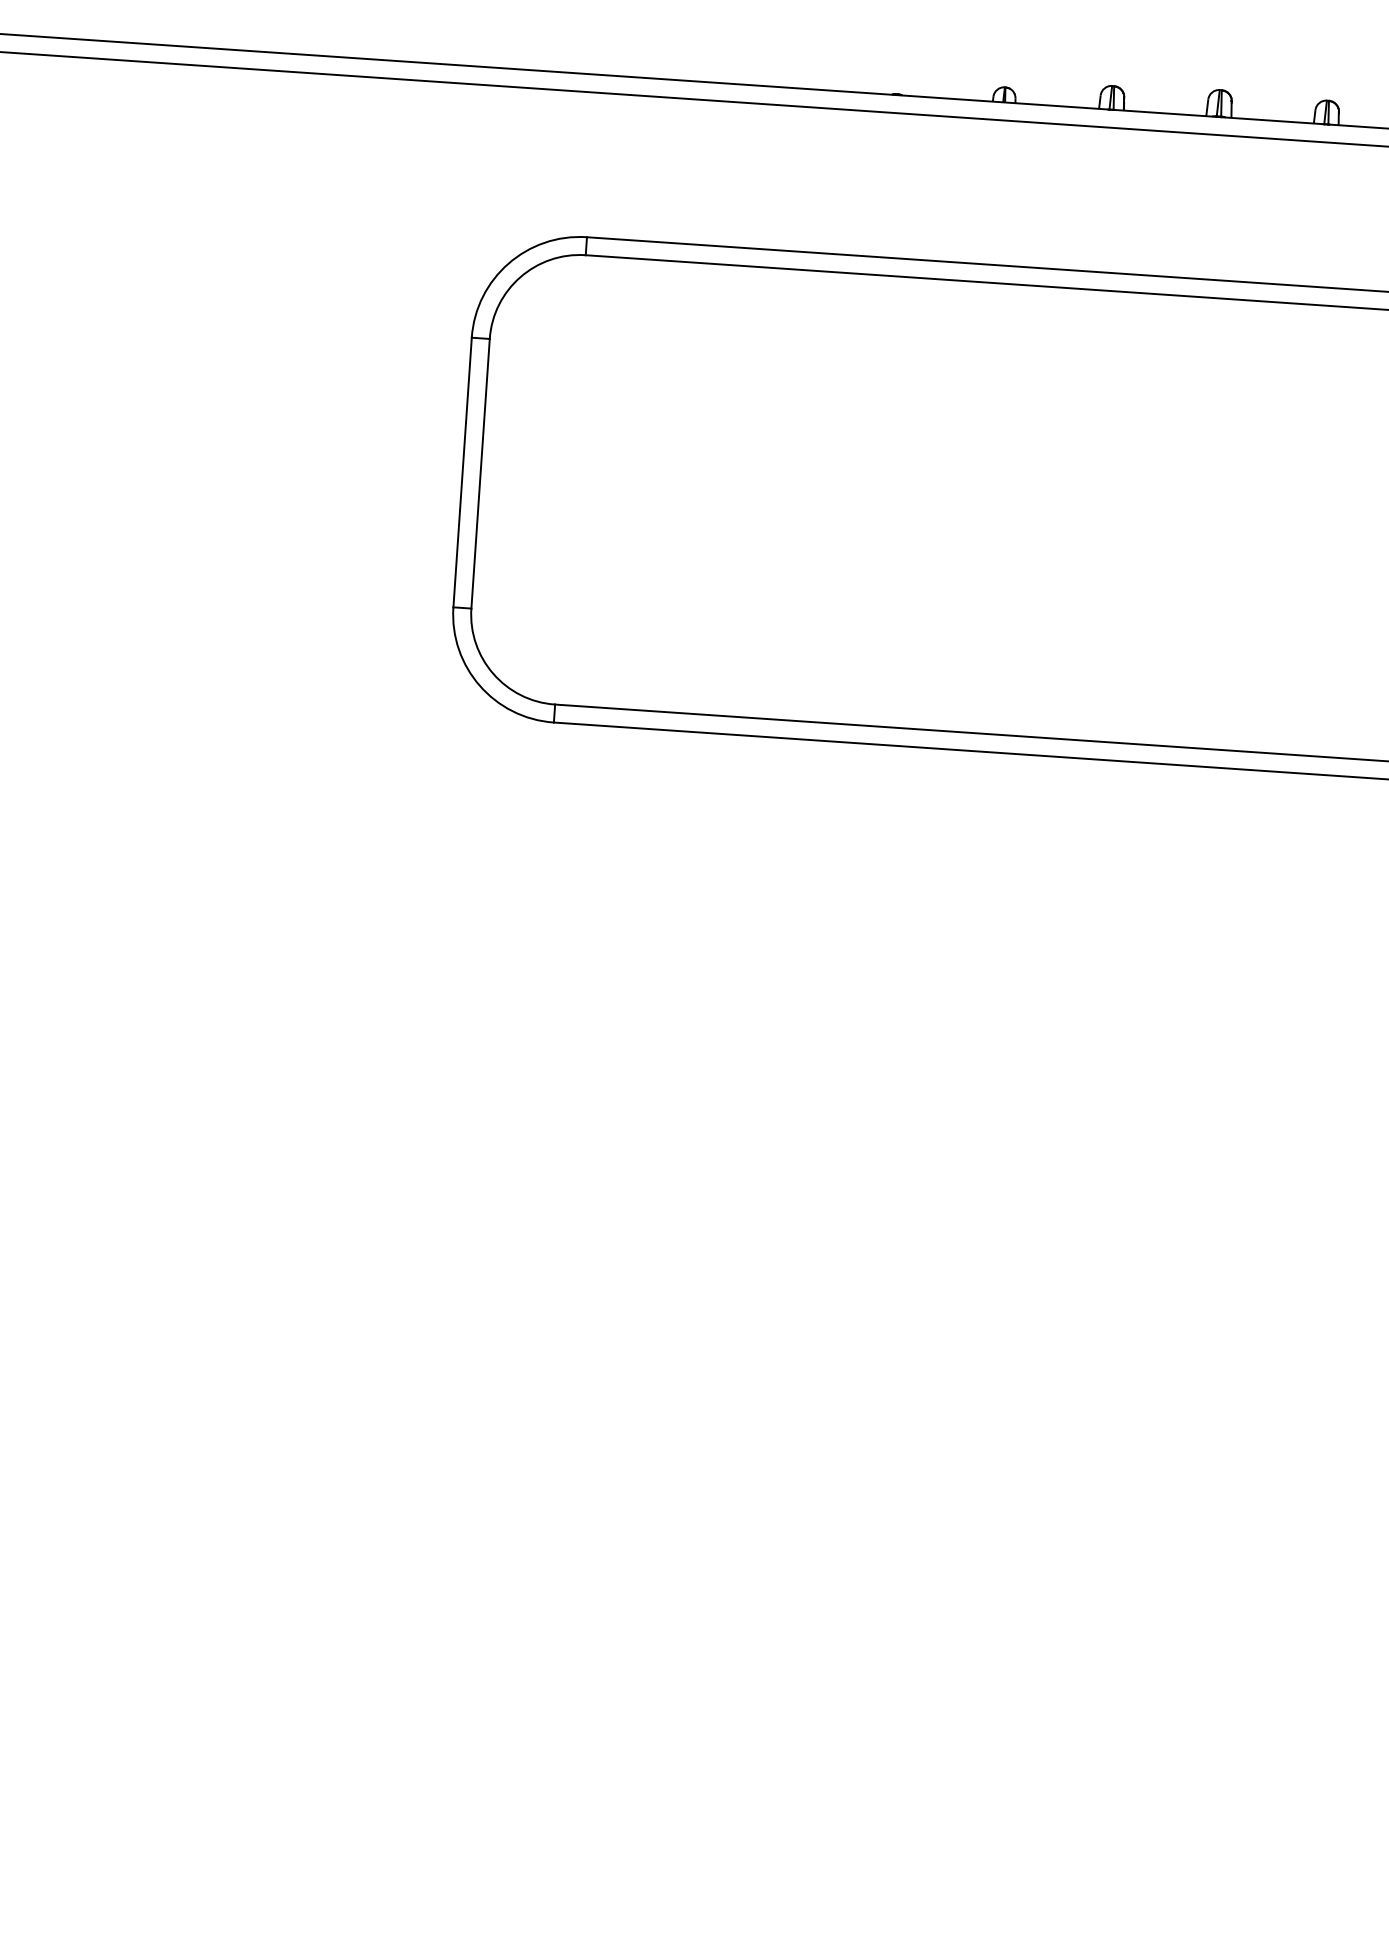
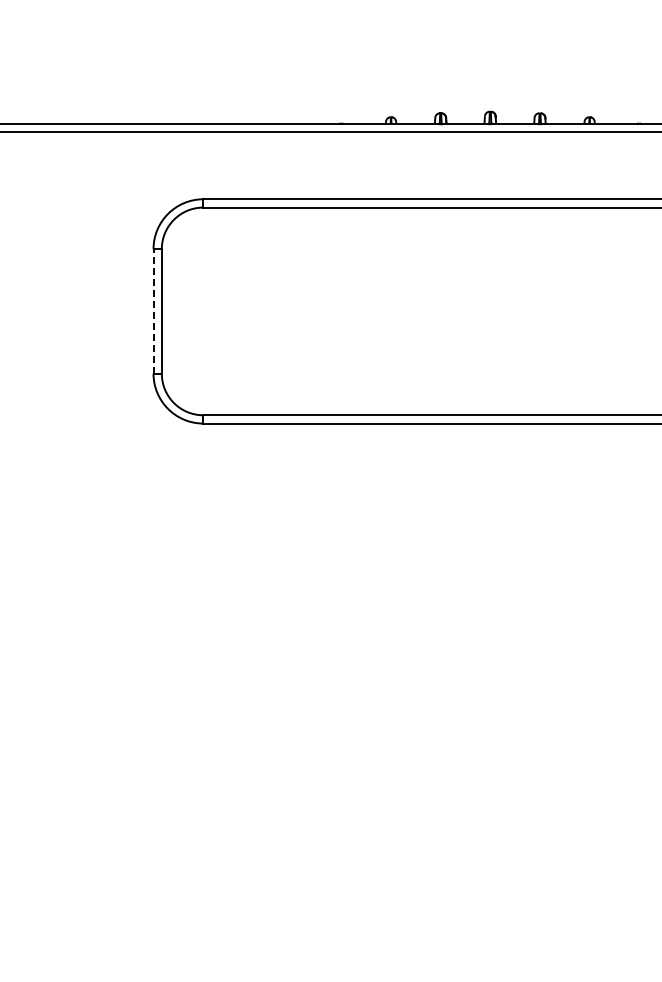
line: (462, 470) -> (153, 310), solid -> dashed

